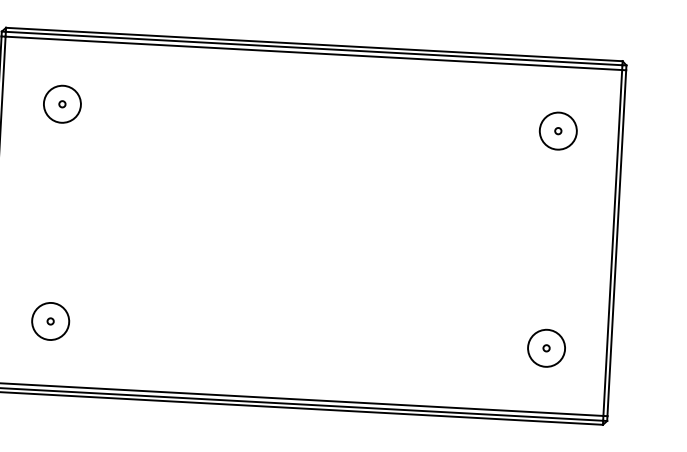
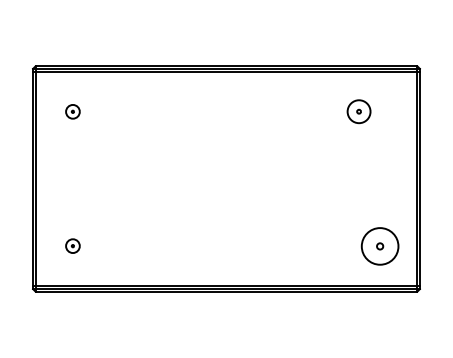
part: (61, 103) -> (72, 111), size x0.6
part: (557, 130) -> (358, 111), moved
part: (50, 320) -> (72, 245), size x0.6
part: (545, 347) -> (379, 245), size x1.6

